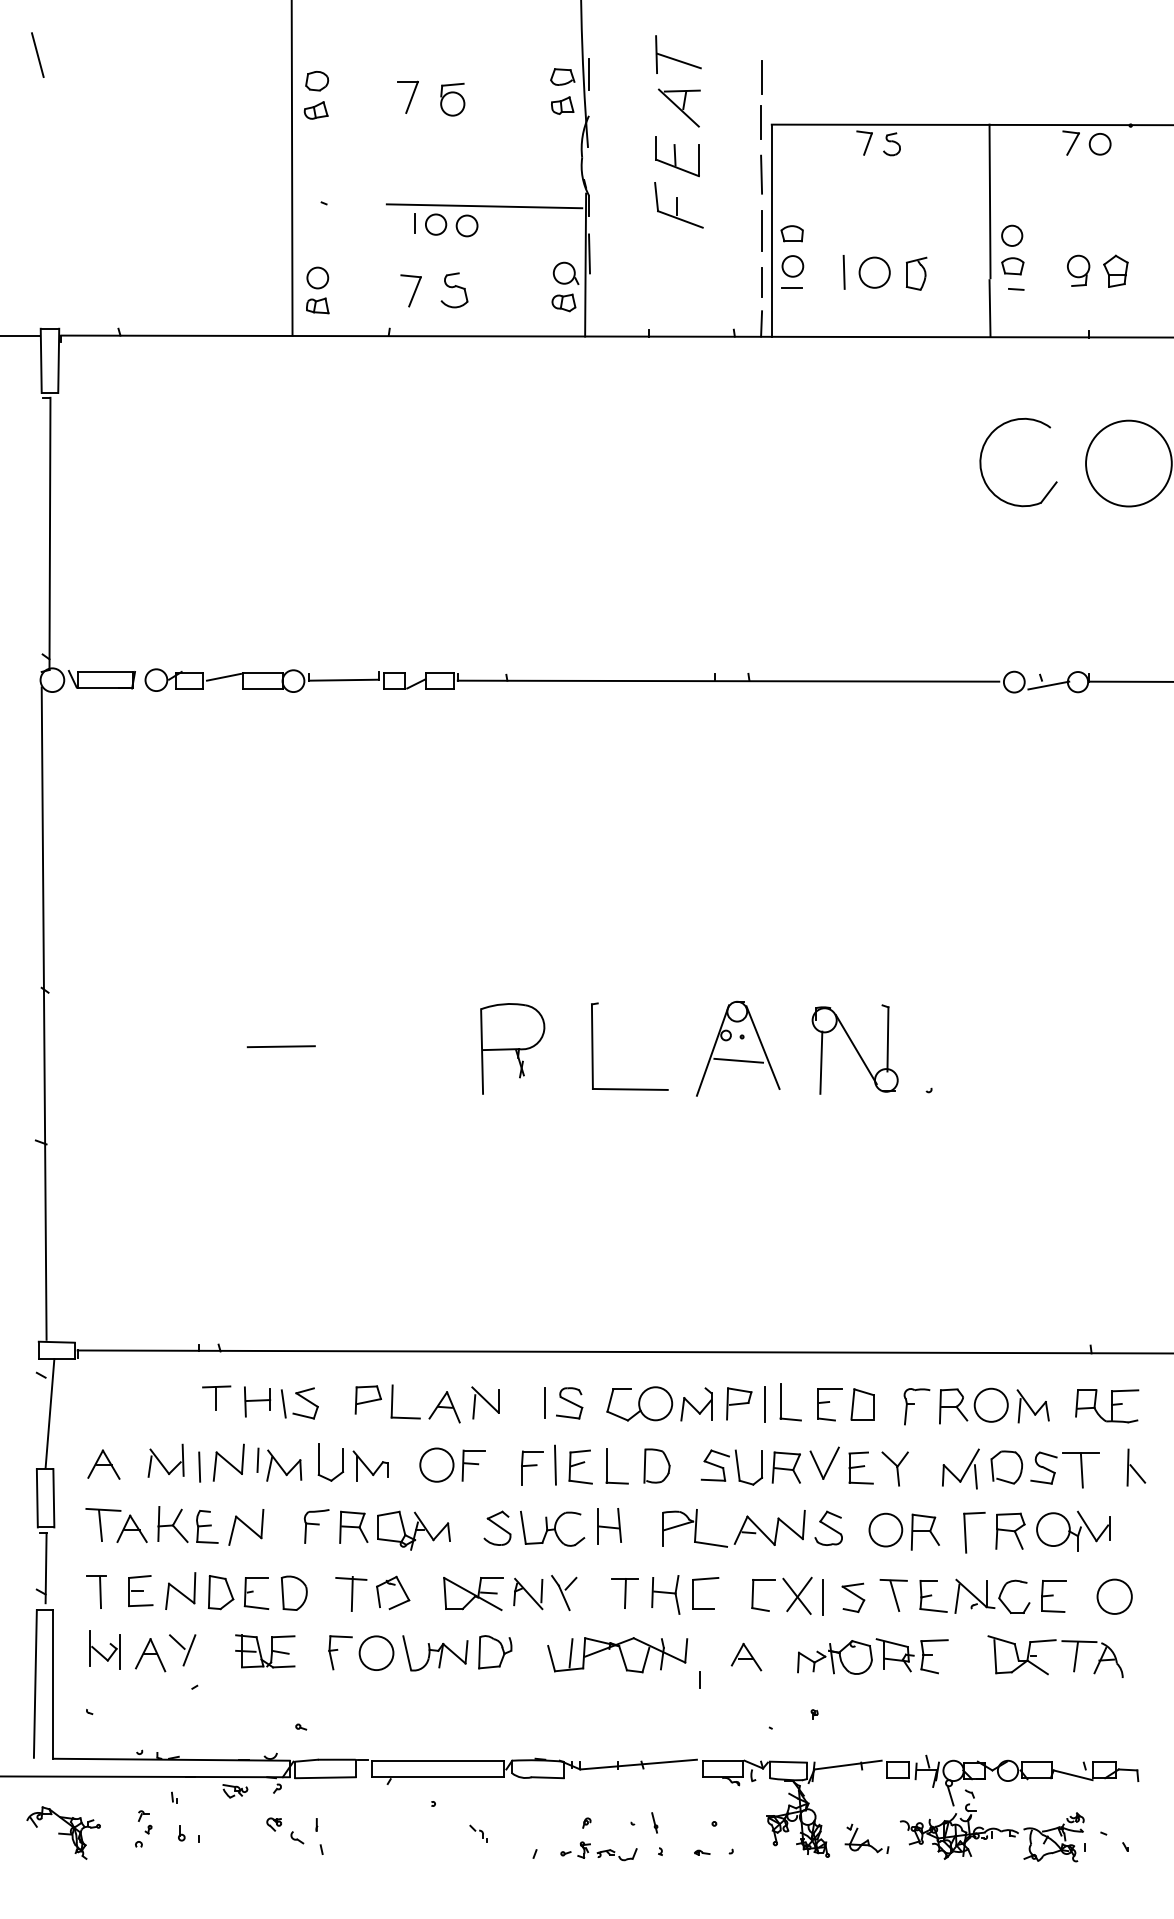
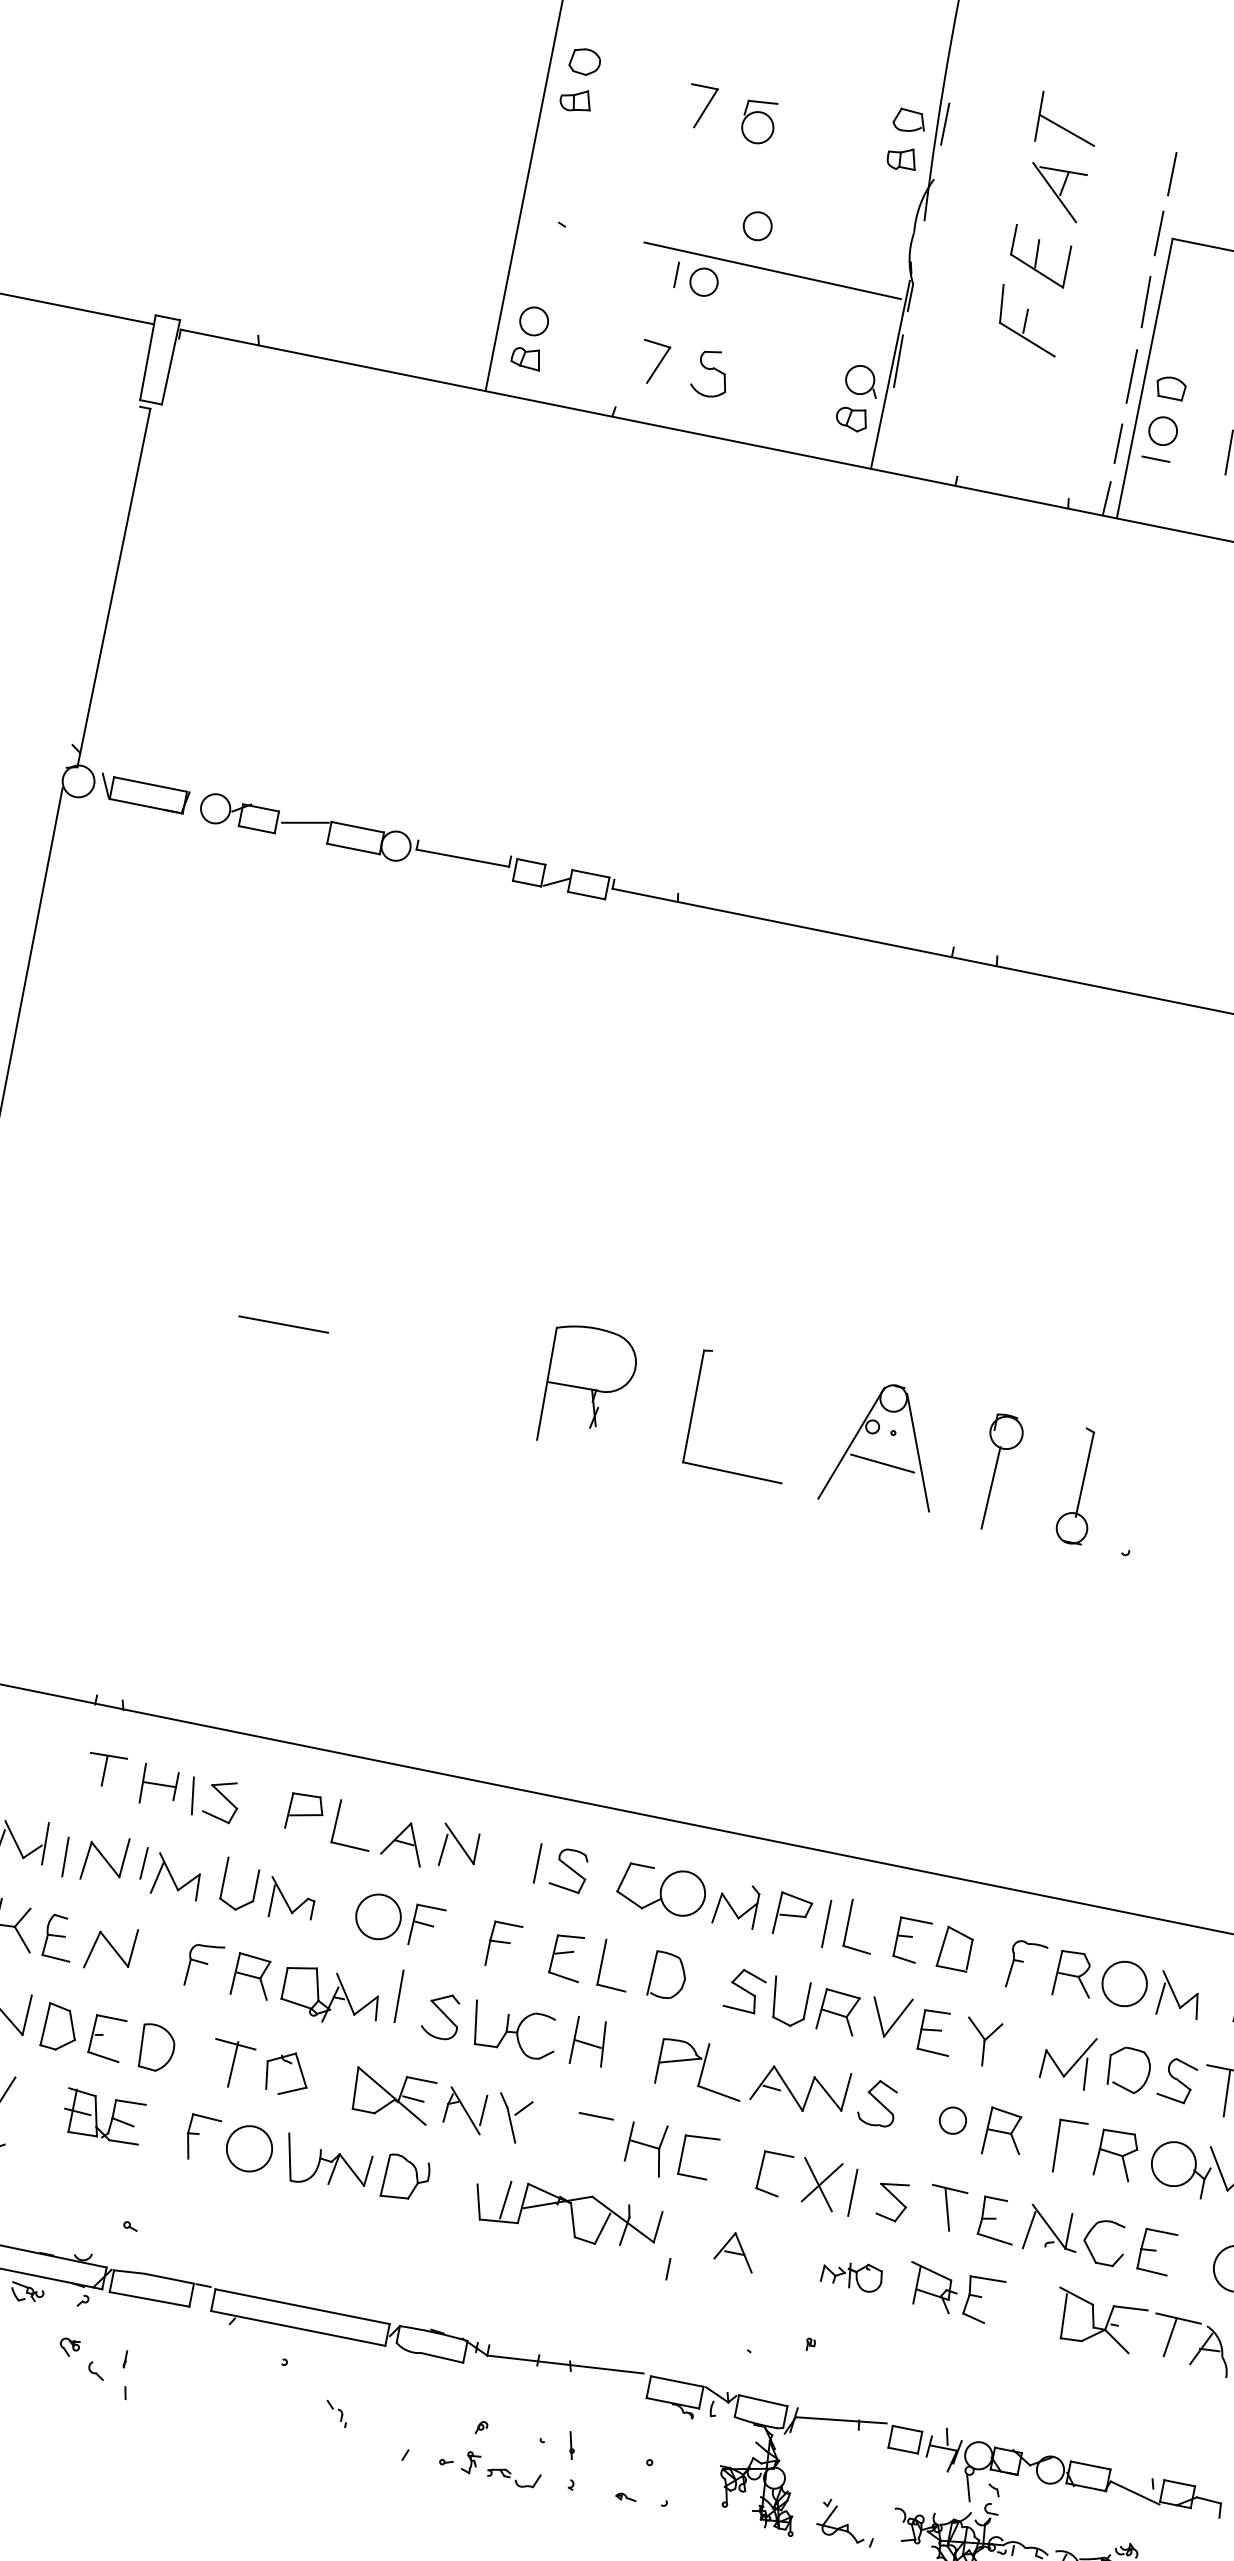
circle: (466, 225) -> (757, 225), moved
line: (855, 1049) -> (1039, 1479), removed
line: (555, 1464) -> (399, 1995), moved
circle: (885, 1529) -> (952, 2119), size x0.6
line: (624, 1593) -> (591, 2135), removed
part: (834, 1657) -> (851, 2274), size x0.6

